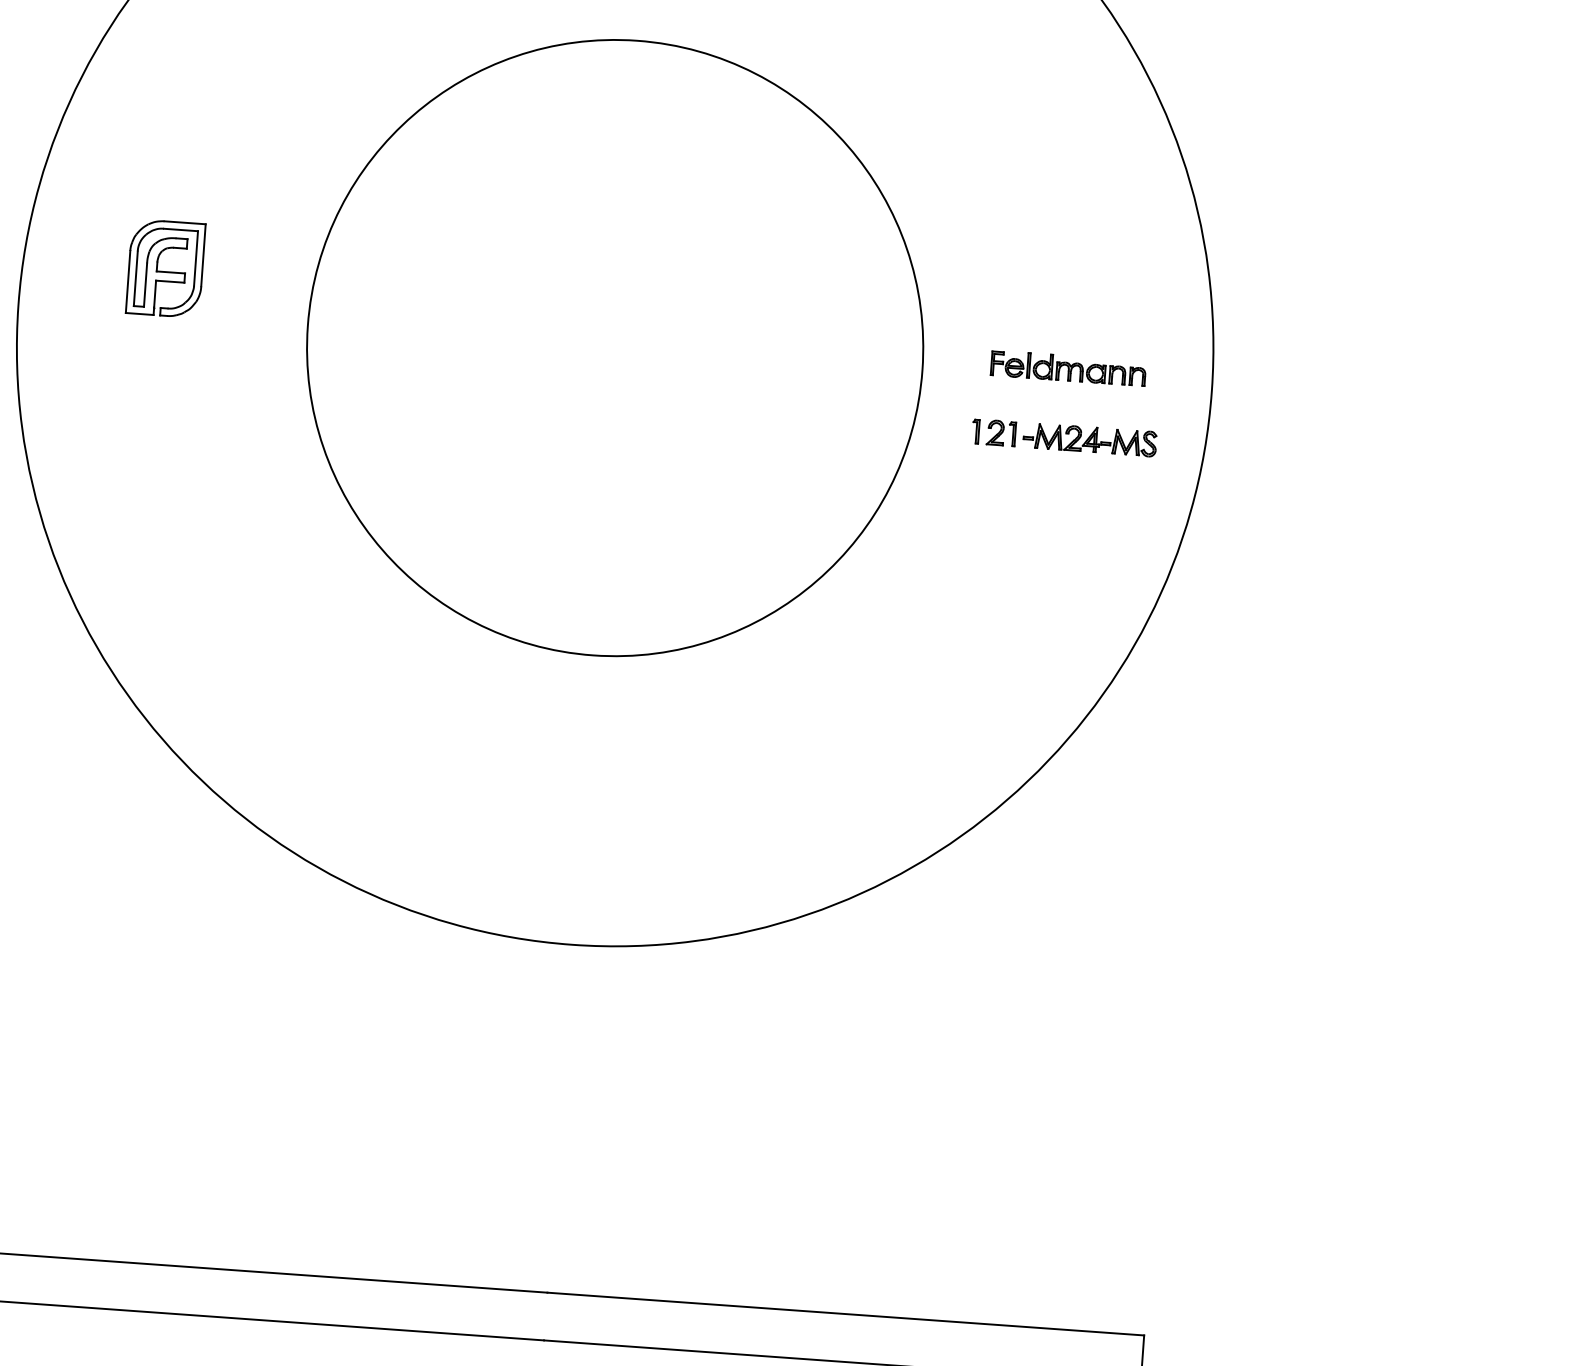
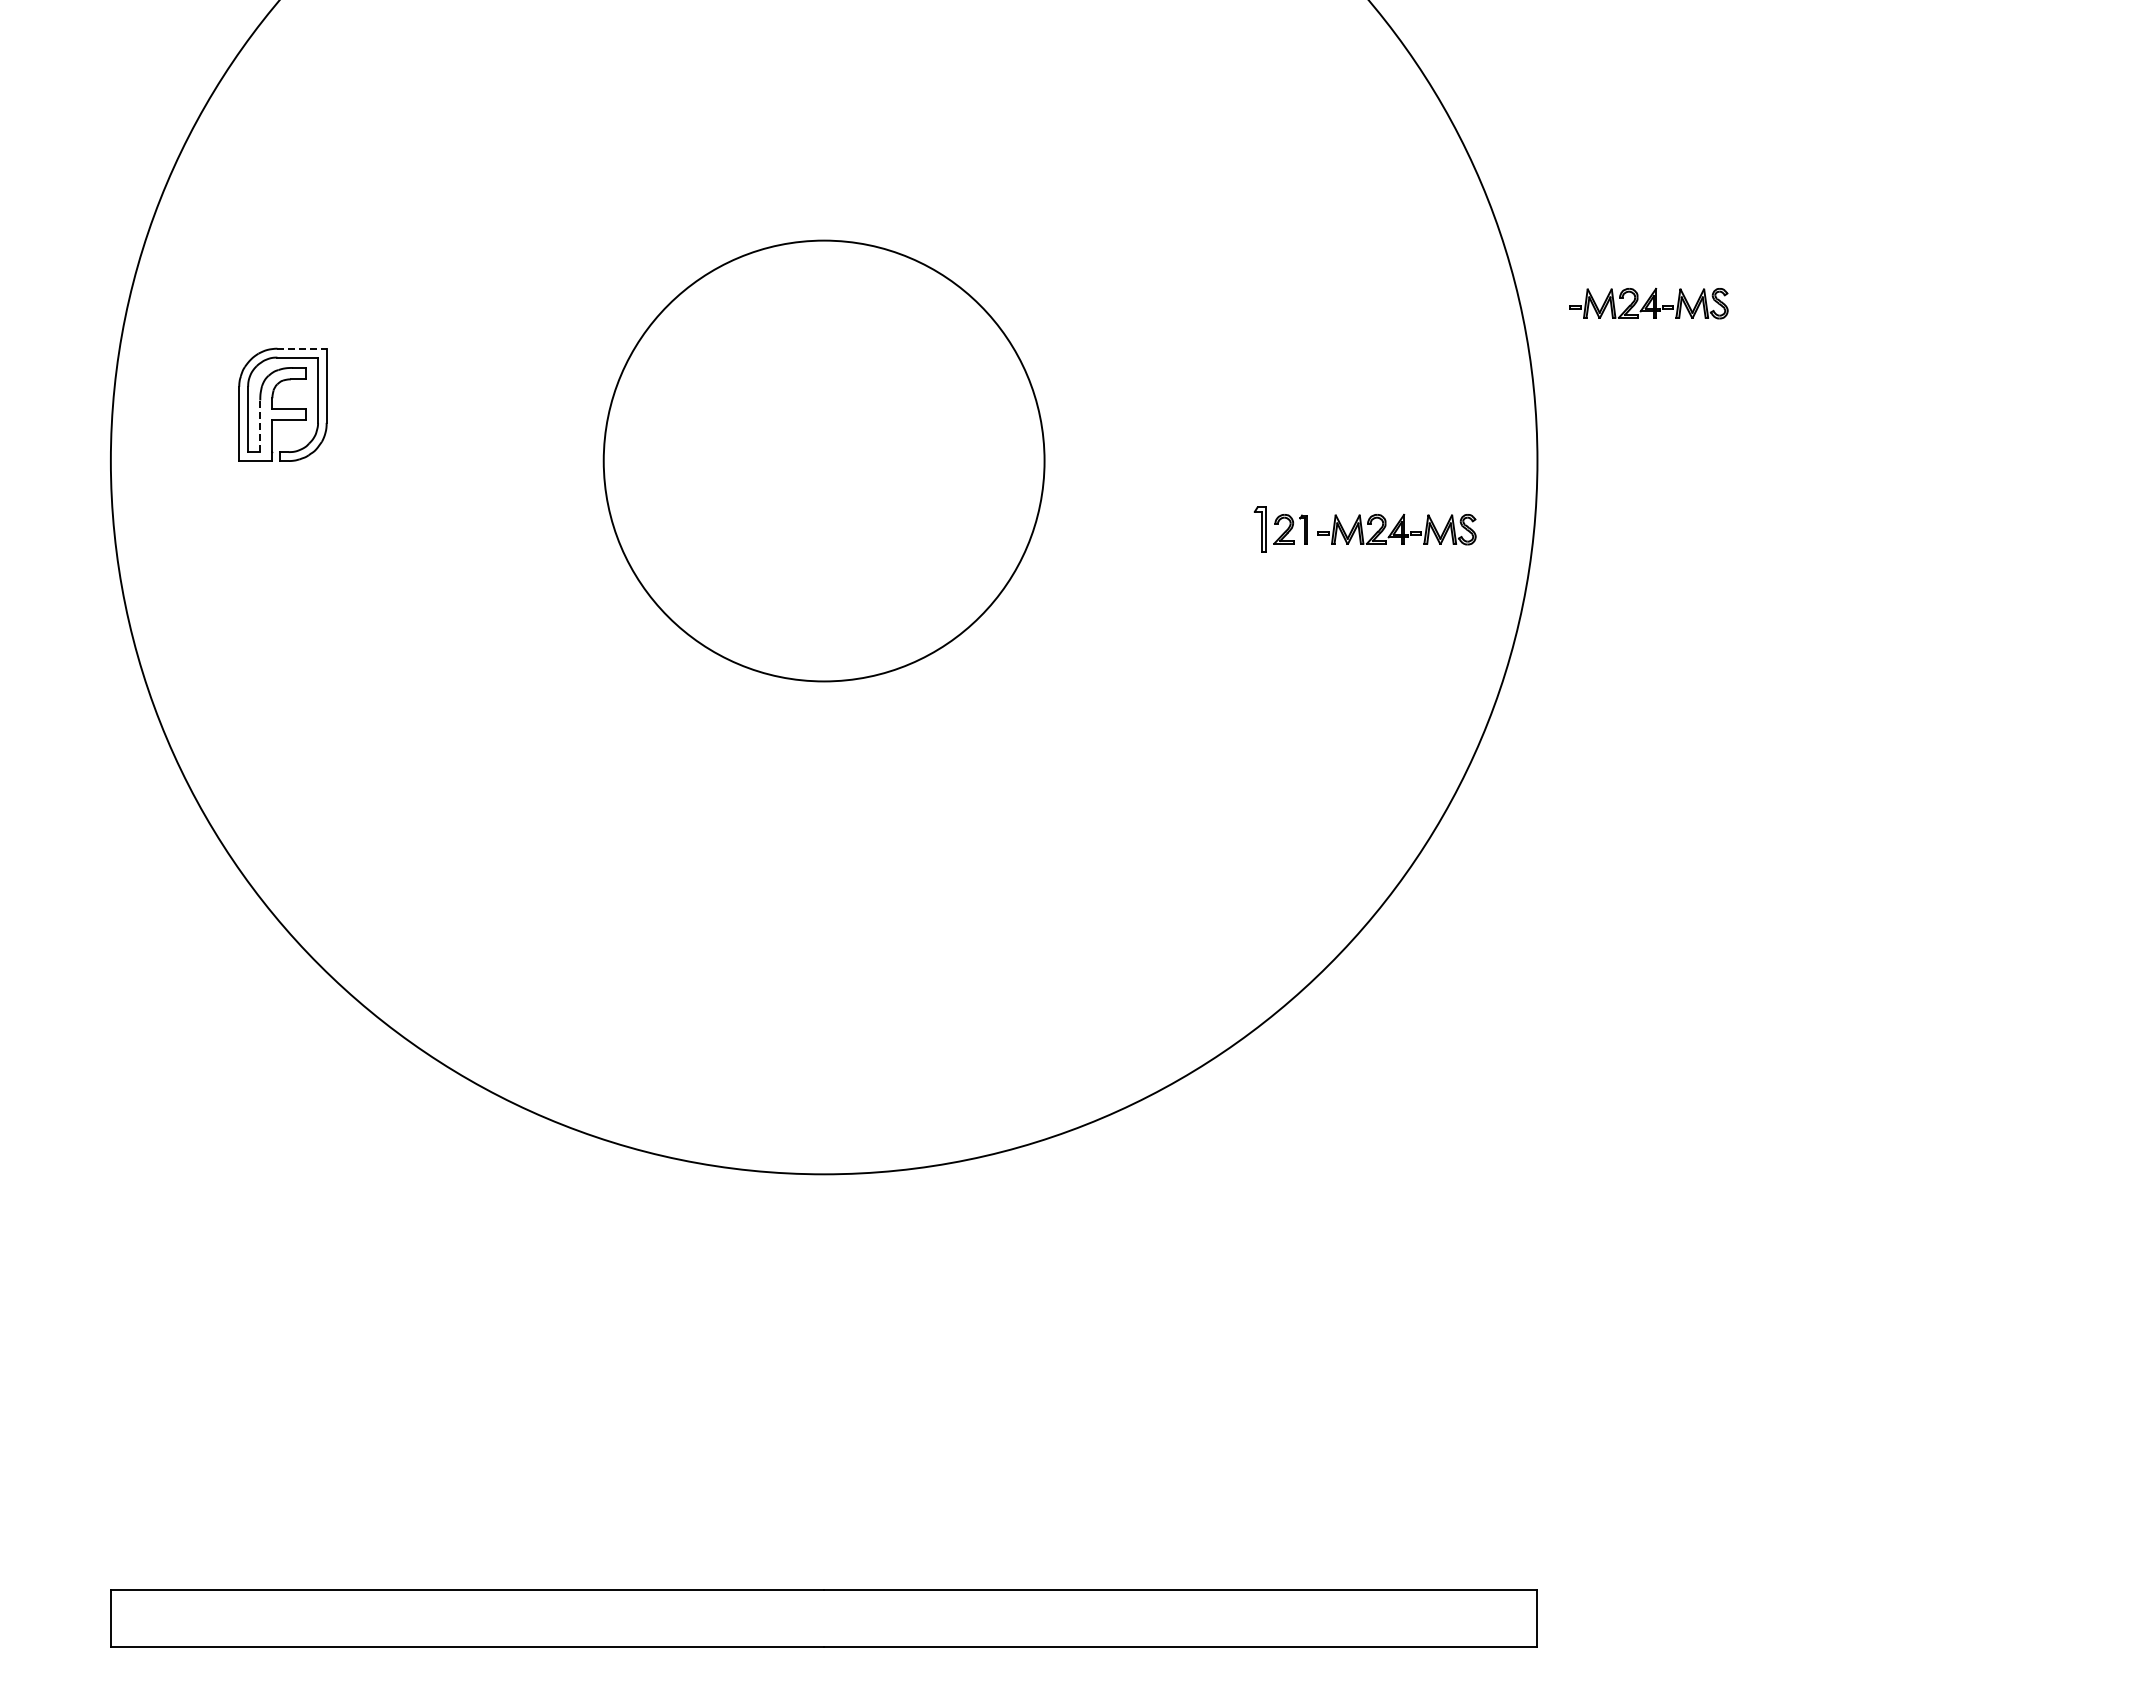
line: (185, 222) -> (302, 348), solid -> dashed
part: (1314, 265) -> (1648, 303), added
line: (145, 285) -> (260, 426), solid -> dashed
circle: (614, 347) -> (823, 460), size x0.6
part: (1068, 368) -> (1364, 446), removed
part: (975, 431) -> (1259, 529), size x1.6

